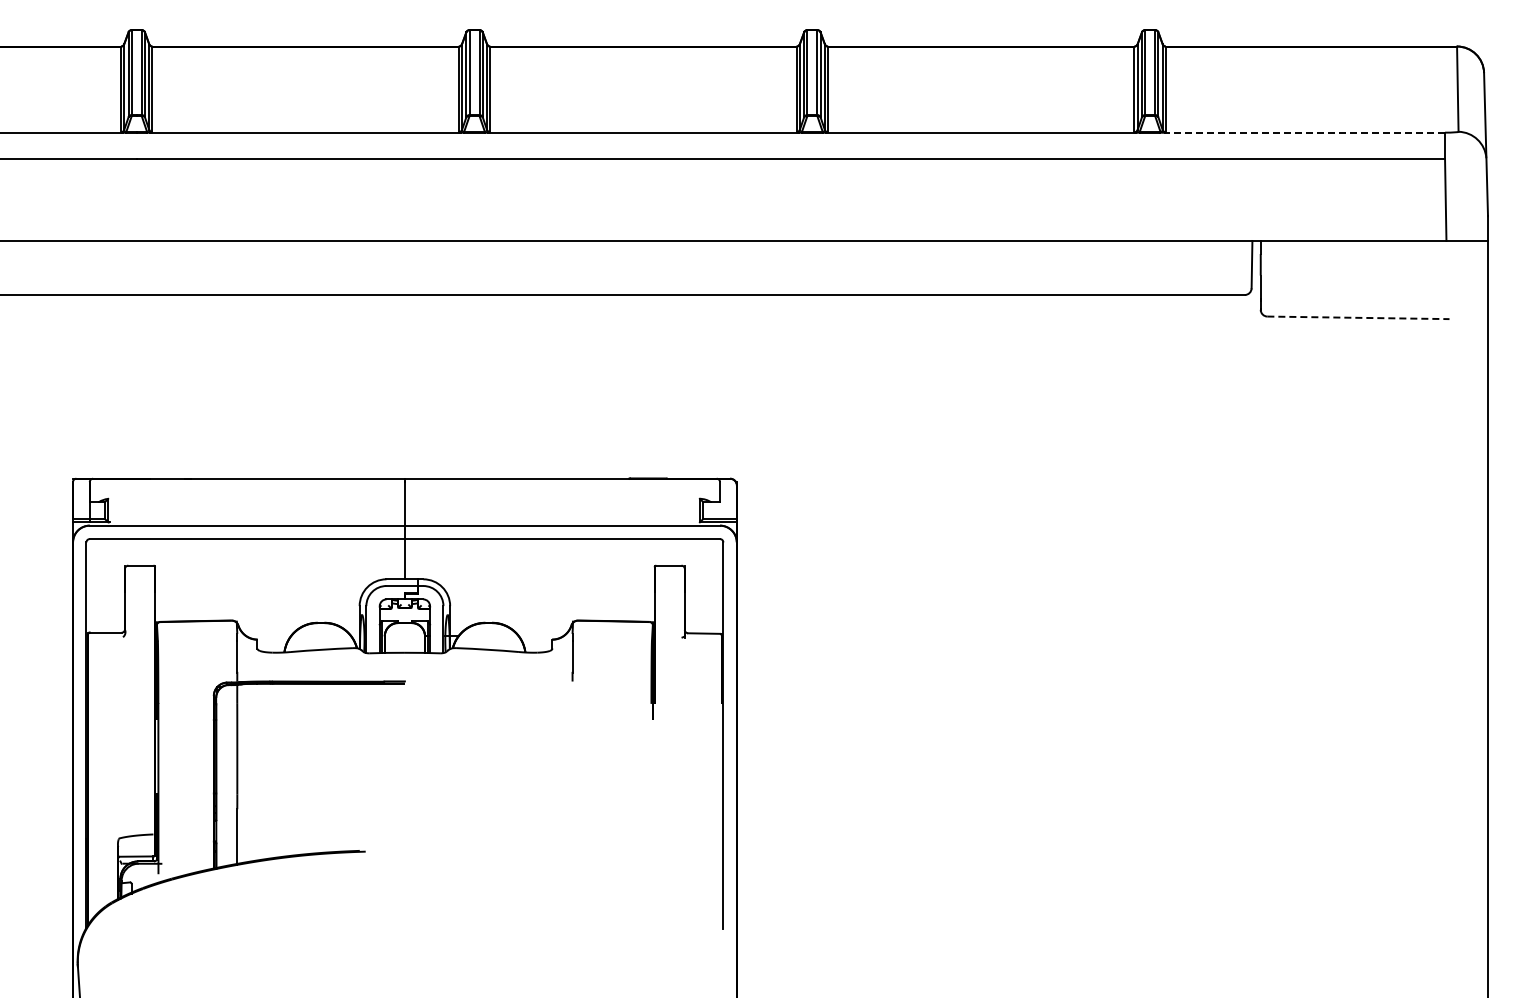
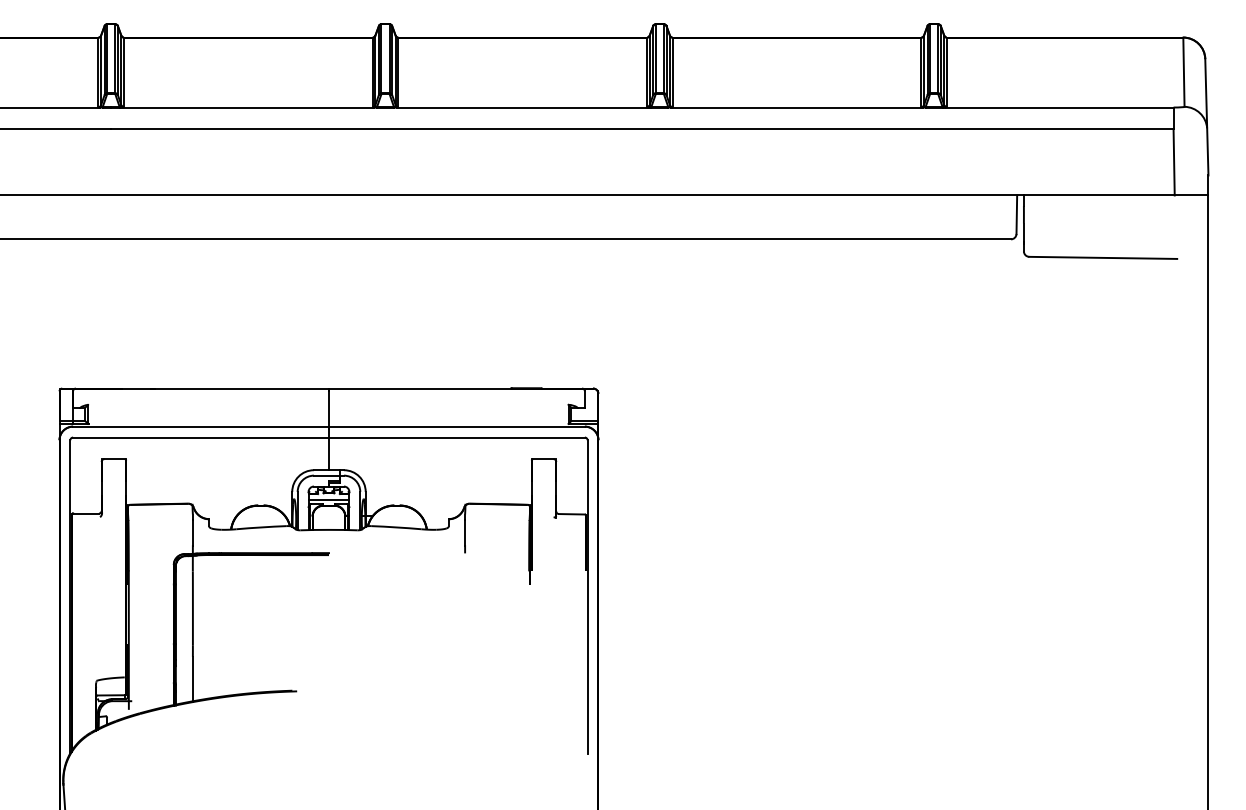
line: (1304, 132) -> (1059, 107), dashed -> solid
line: (1358, 317) -> (1103, 257), dashed -> solid
line: (404, 616) -> (328, 500), added

